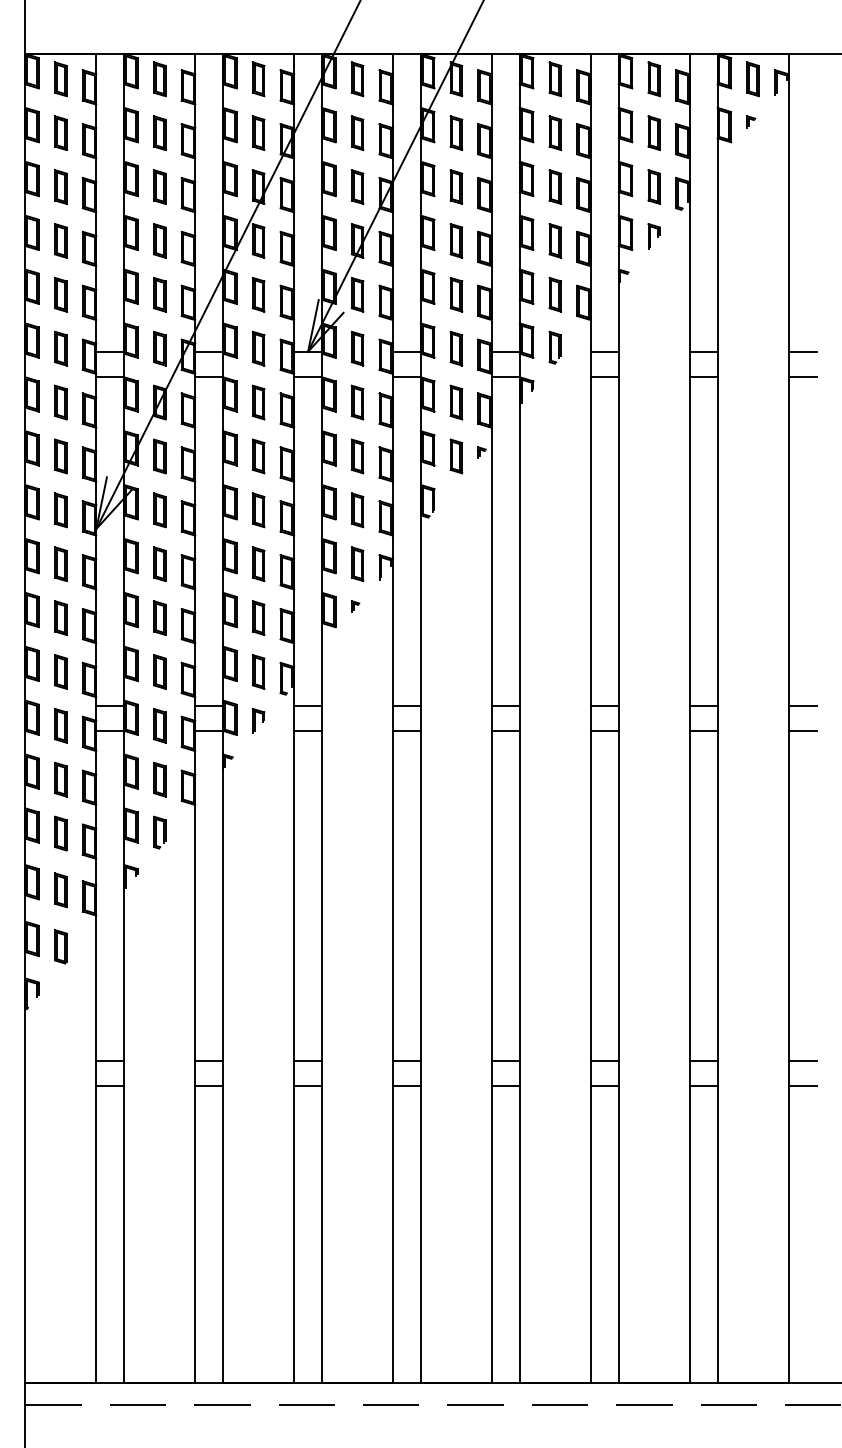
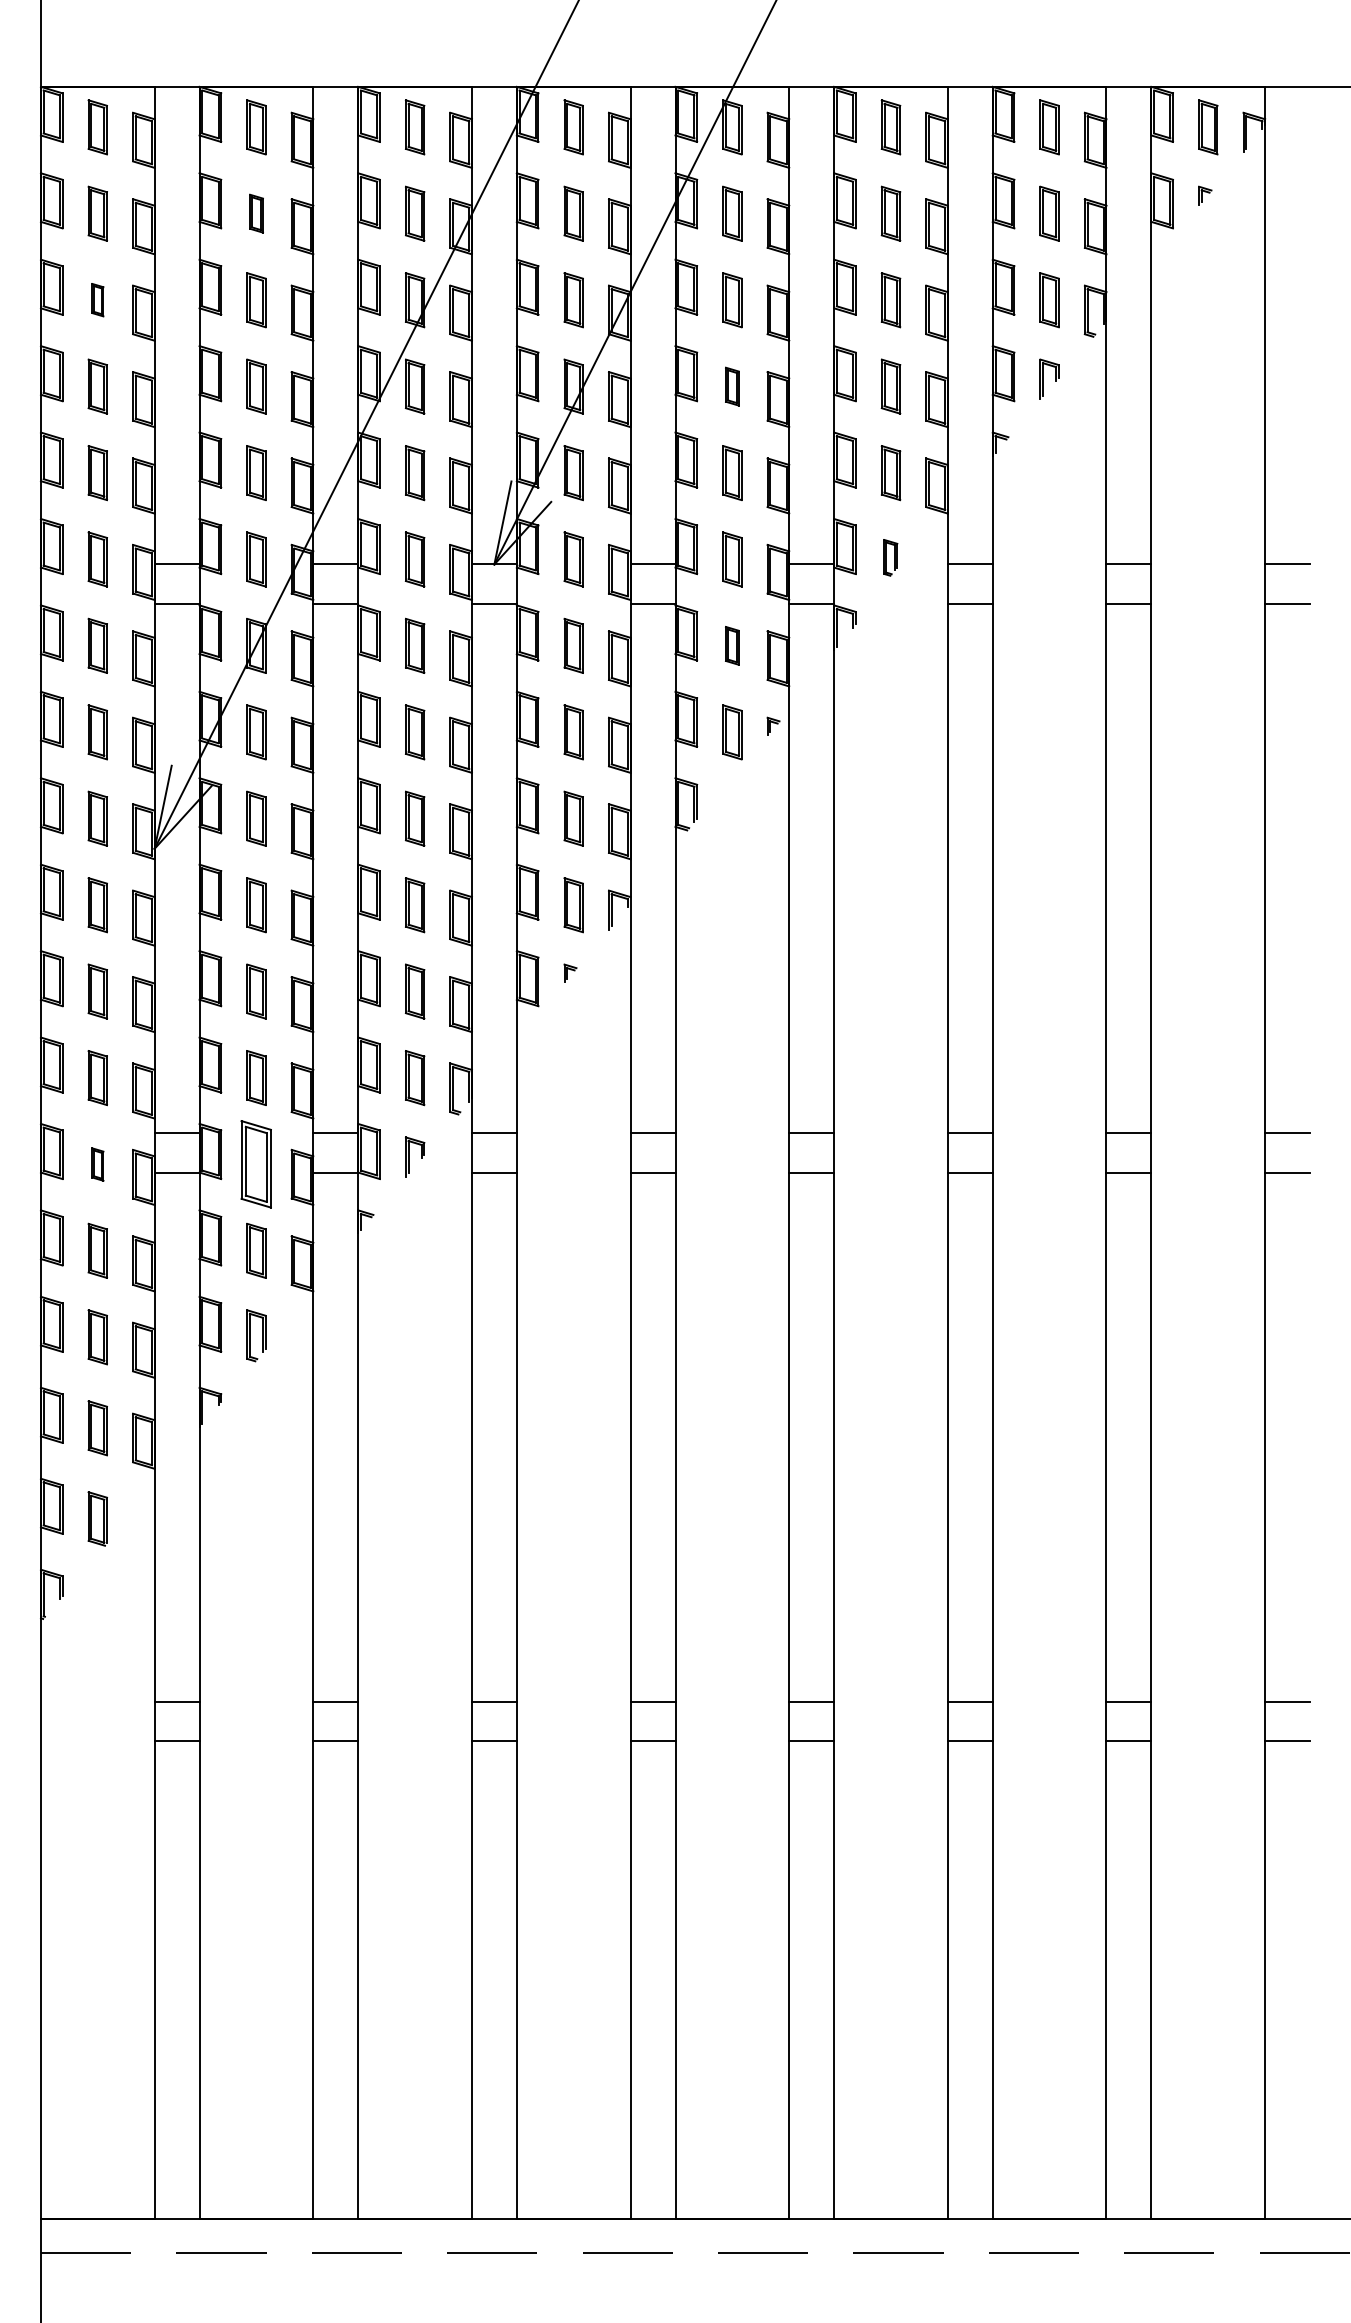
part: (159, 132) -> (256, 212), size x0.7
part: (60, 186) -> (97, 299), size x0.6
part: (456, 240) -> (732, 385), size x0.7
part: (554, 347) -> (889, 557), size x0.7
part: (456, 402) -> (732, 645), size x0.7
part: (60, 725) -> (97, 1163), size x0.6
part: (159, 725) -> (256, 1163), size x1.6

